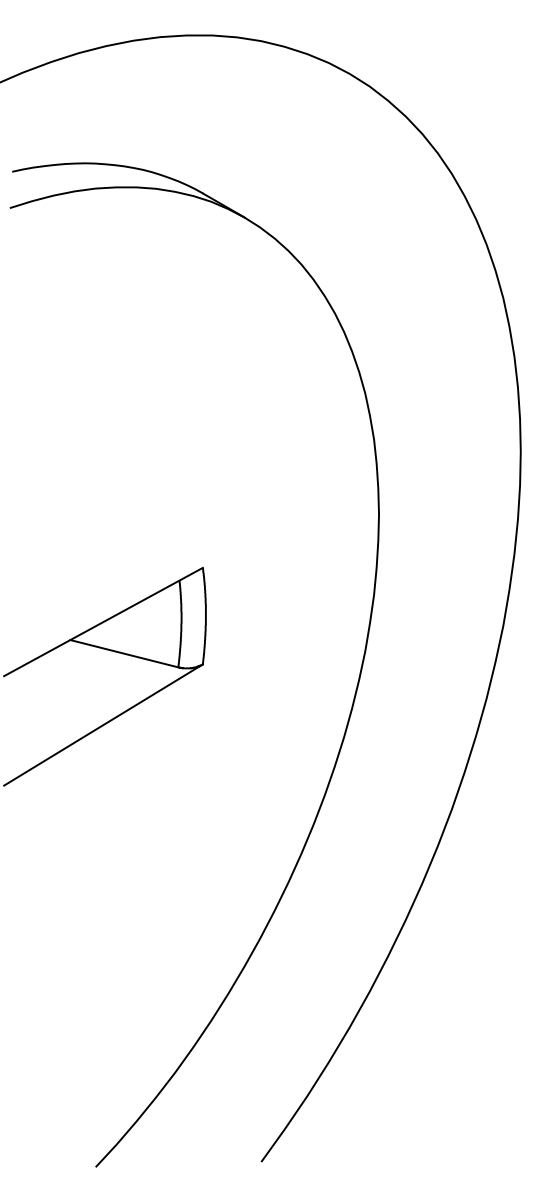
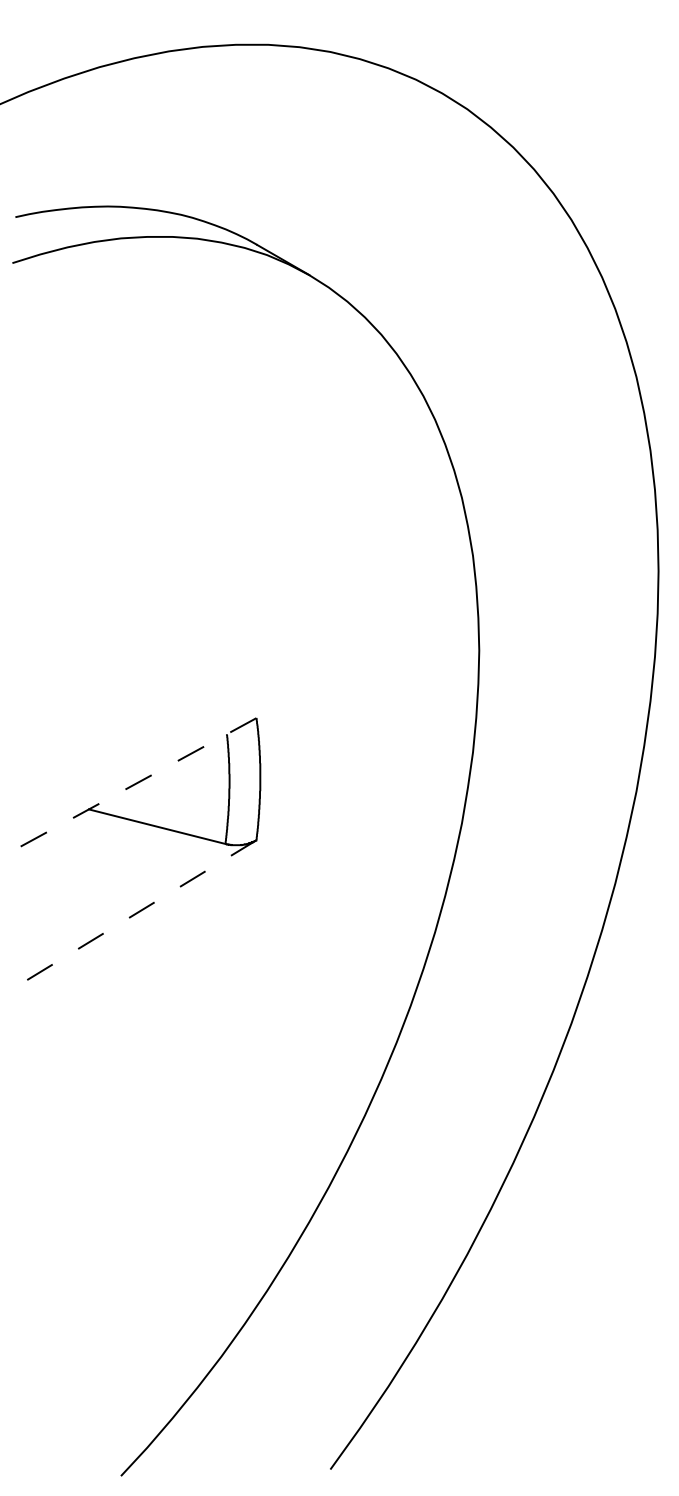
line: (103, 622) -> (130, 787), solid -> dashed
line: (103, 725) -> (130, 917), solid -> dashed

